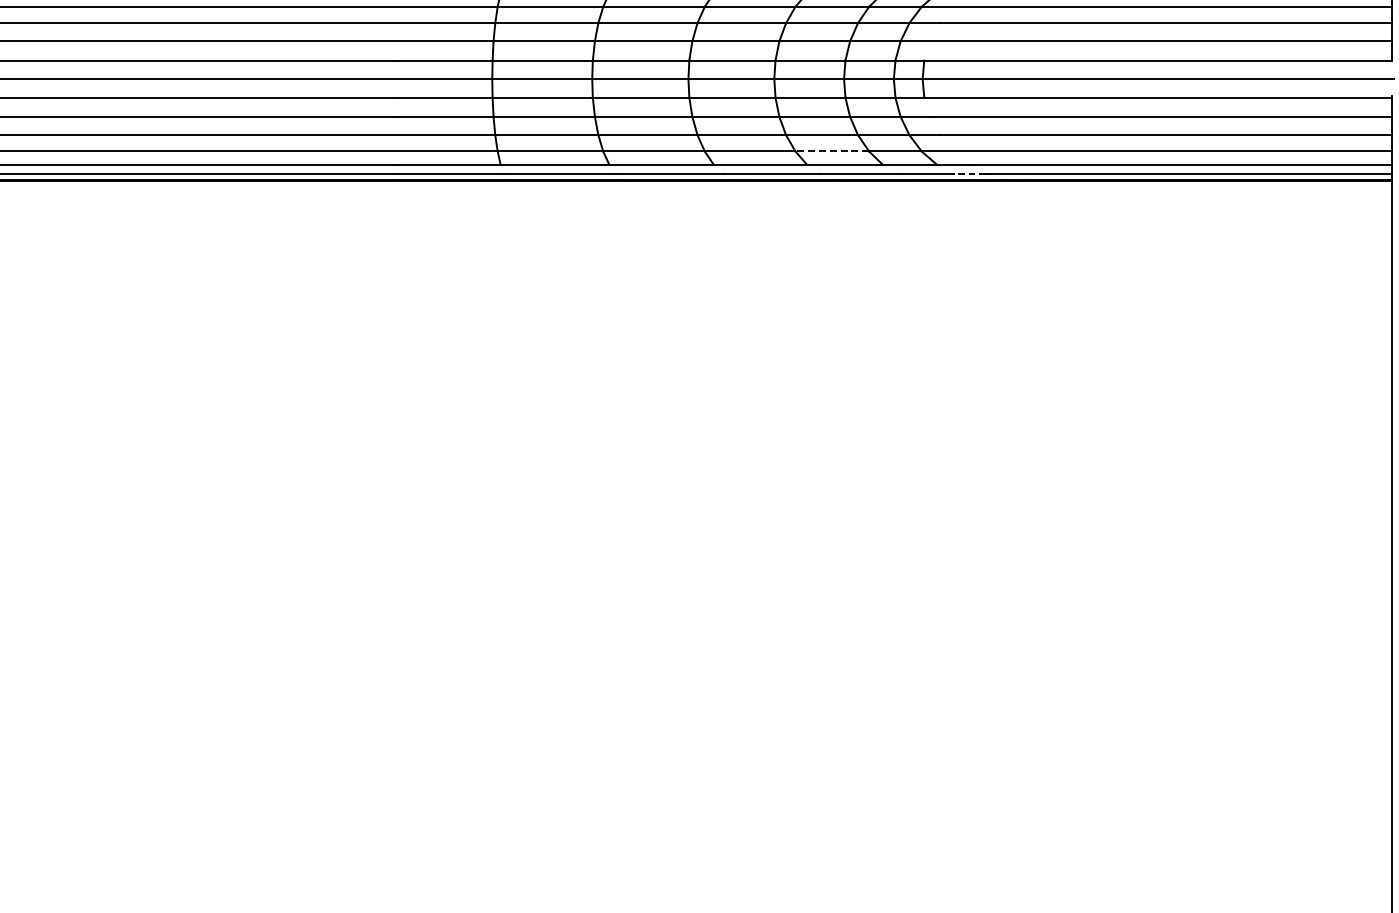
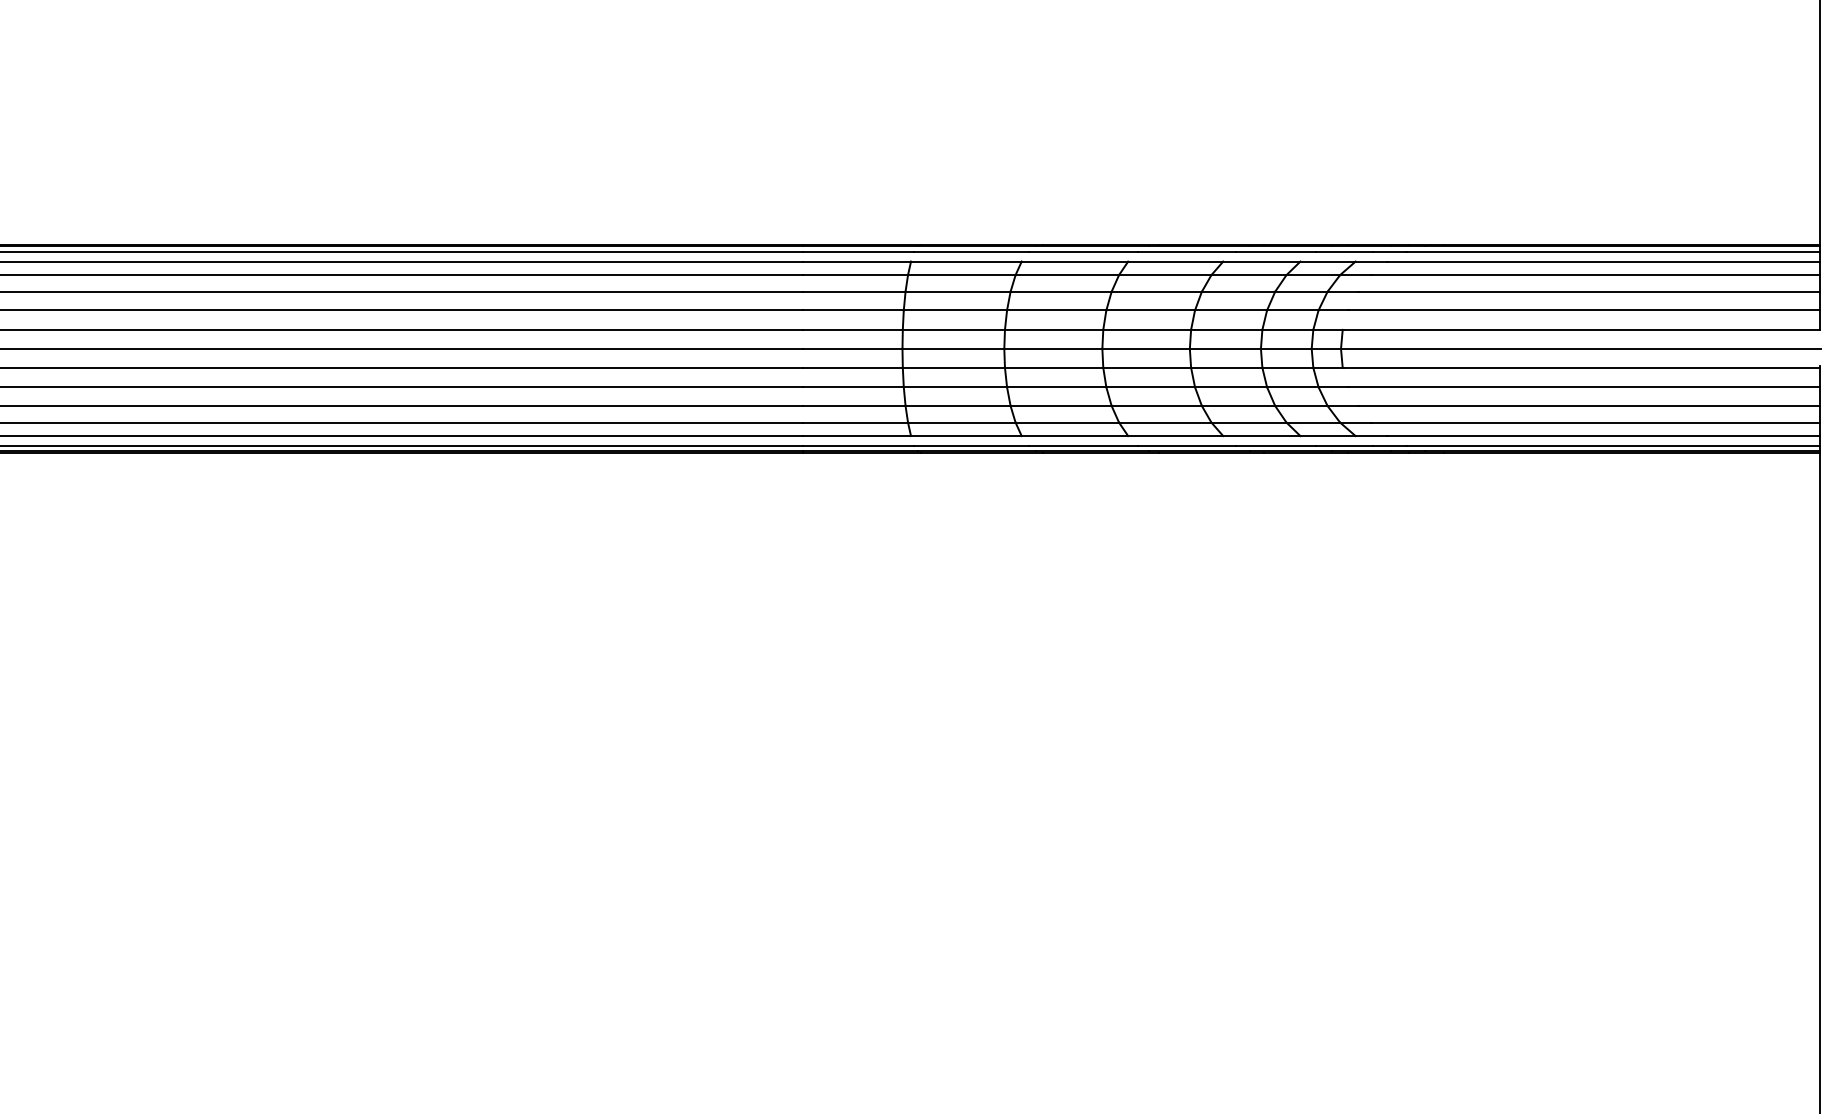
line: (831, 151) -> (1248, 422), dashed -> solid
line: (969, 174) -> (1388, 445), dashed -> solid

